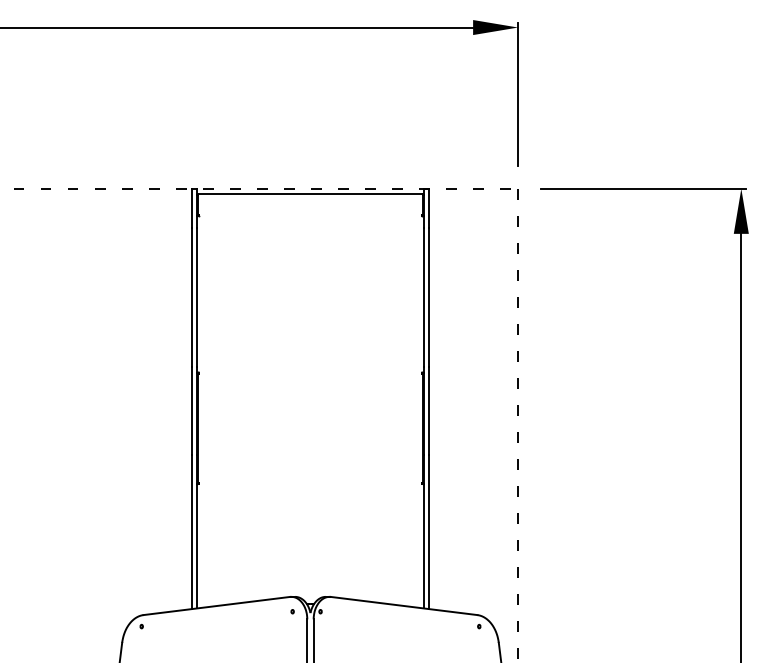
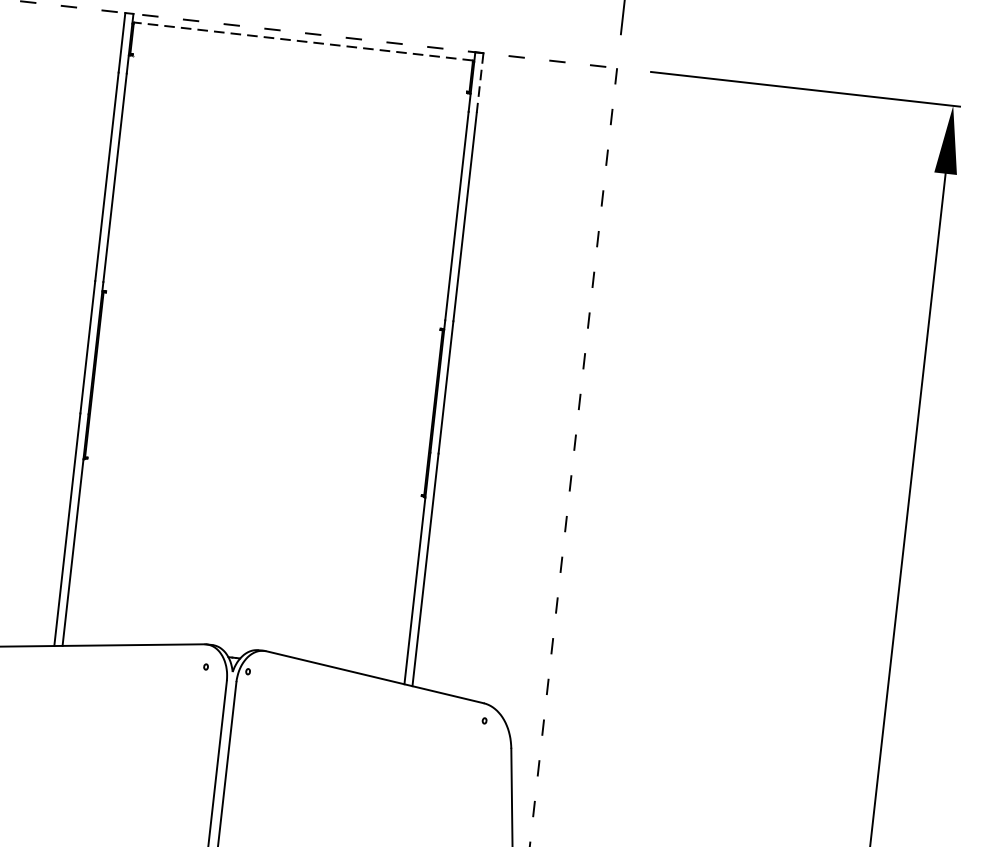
line: (310, 194) -> (303, 41), solid -> dashed
line: (429, 208) -> (480, 82), solid -> dashed

